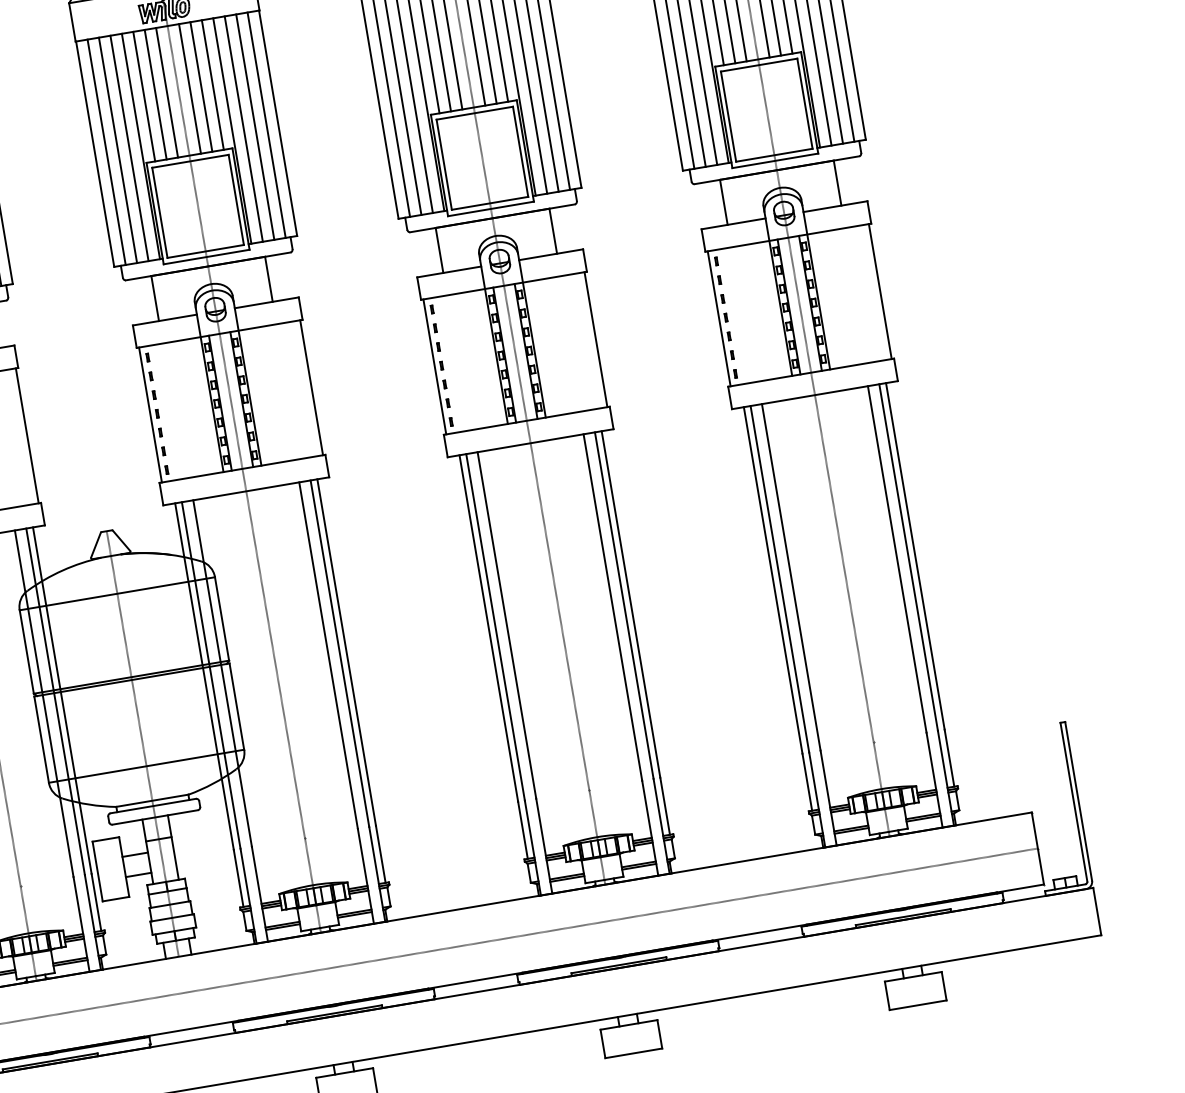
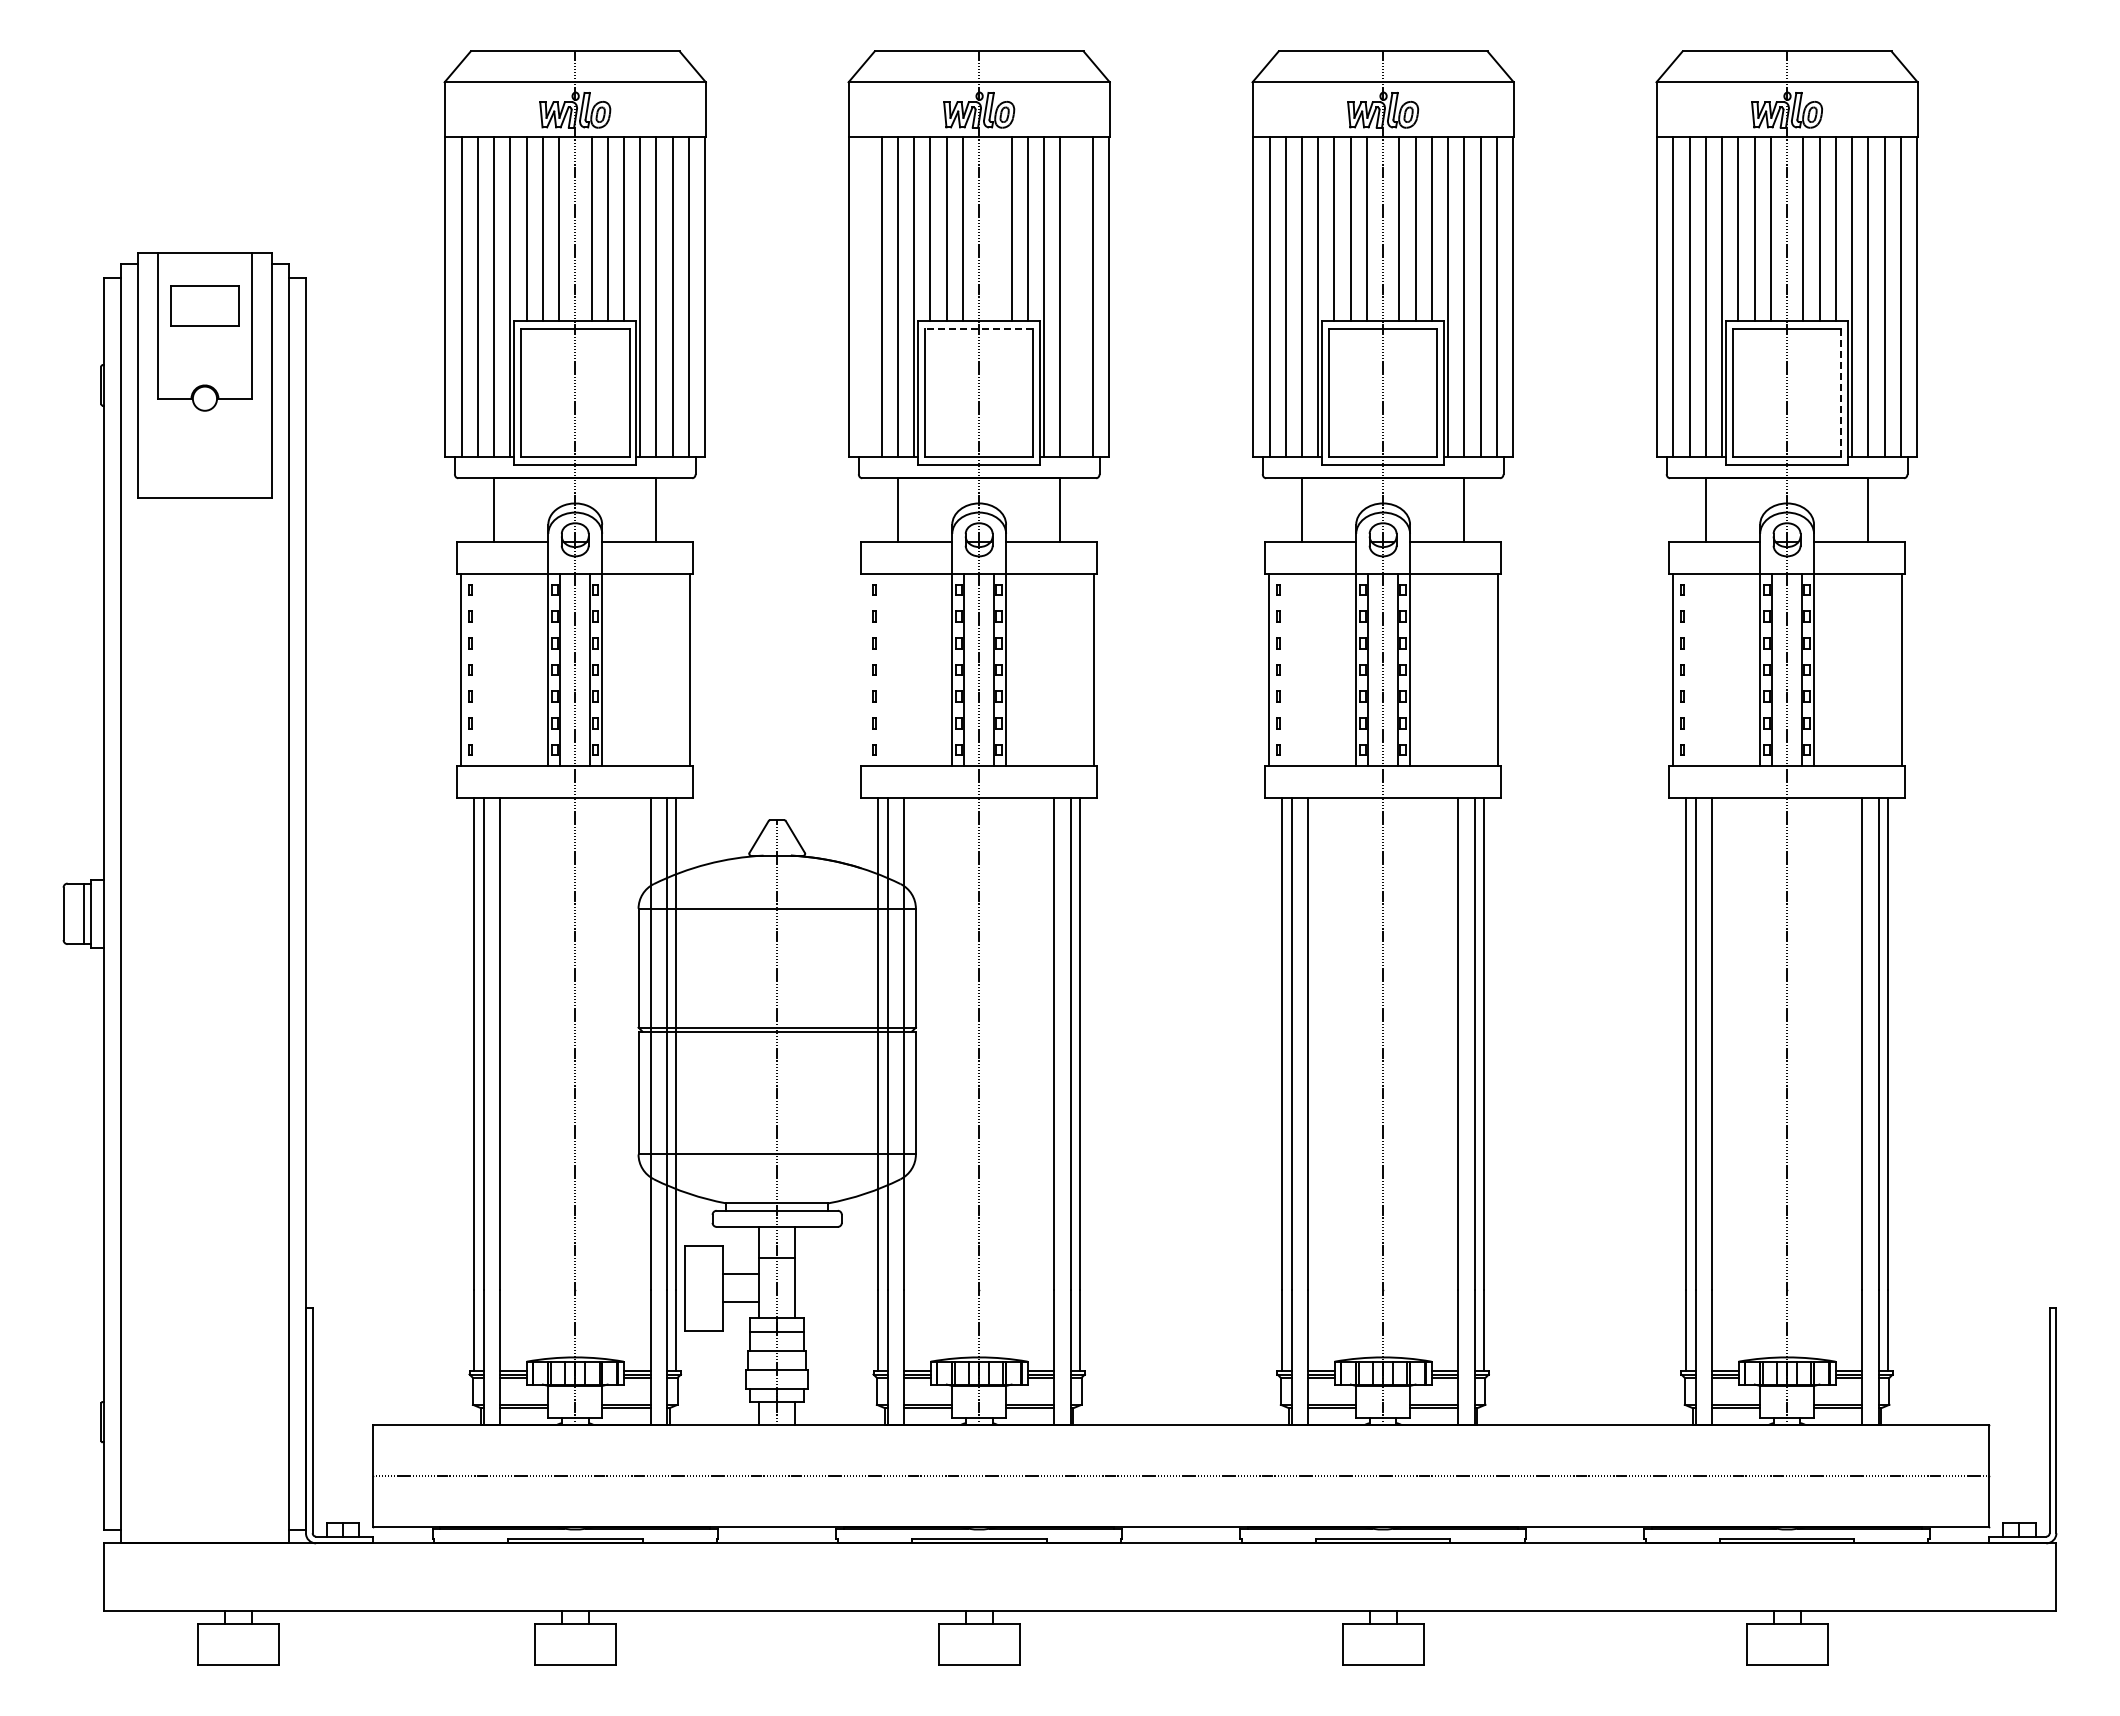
line: (189, 88) -> (995, 228), removed
line: (805, 103) -> (1841, 392), solid -> dashed
line: (255, 126) -> (1076, 296), removed
line: (106, 152) -> (865, 296), removed
line: (189, 161) -> (978, 328), solid -> dashed
line: (150, 414) -> (864, 669), removed

